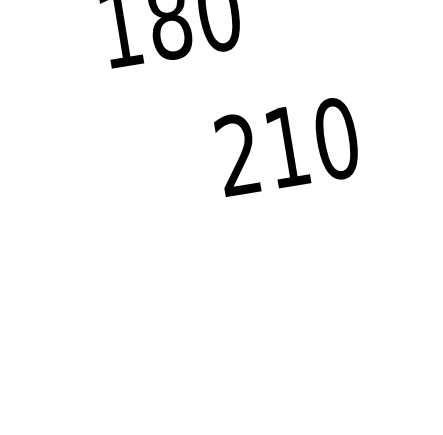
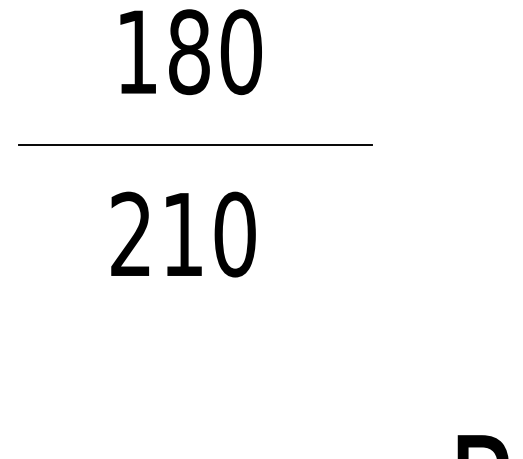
line: (189, 105) -> (195, 144), added
text: (287, 146) -> (183, 234), moved

